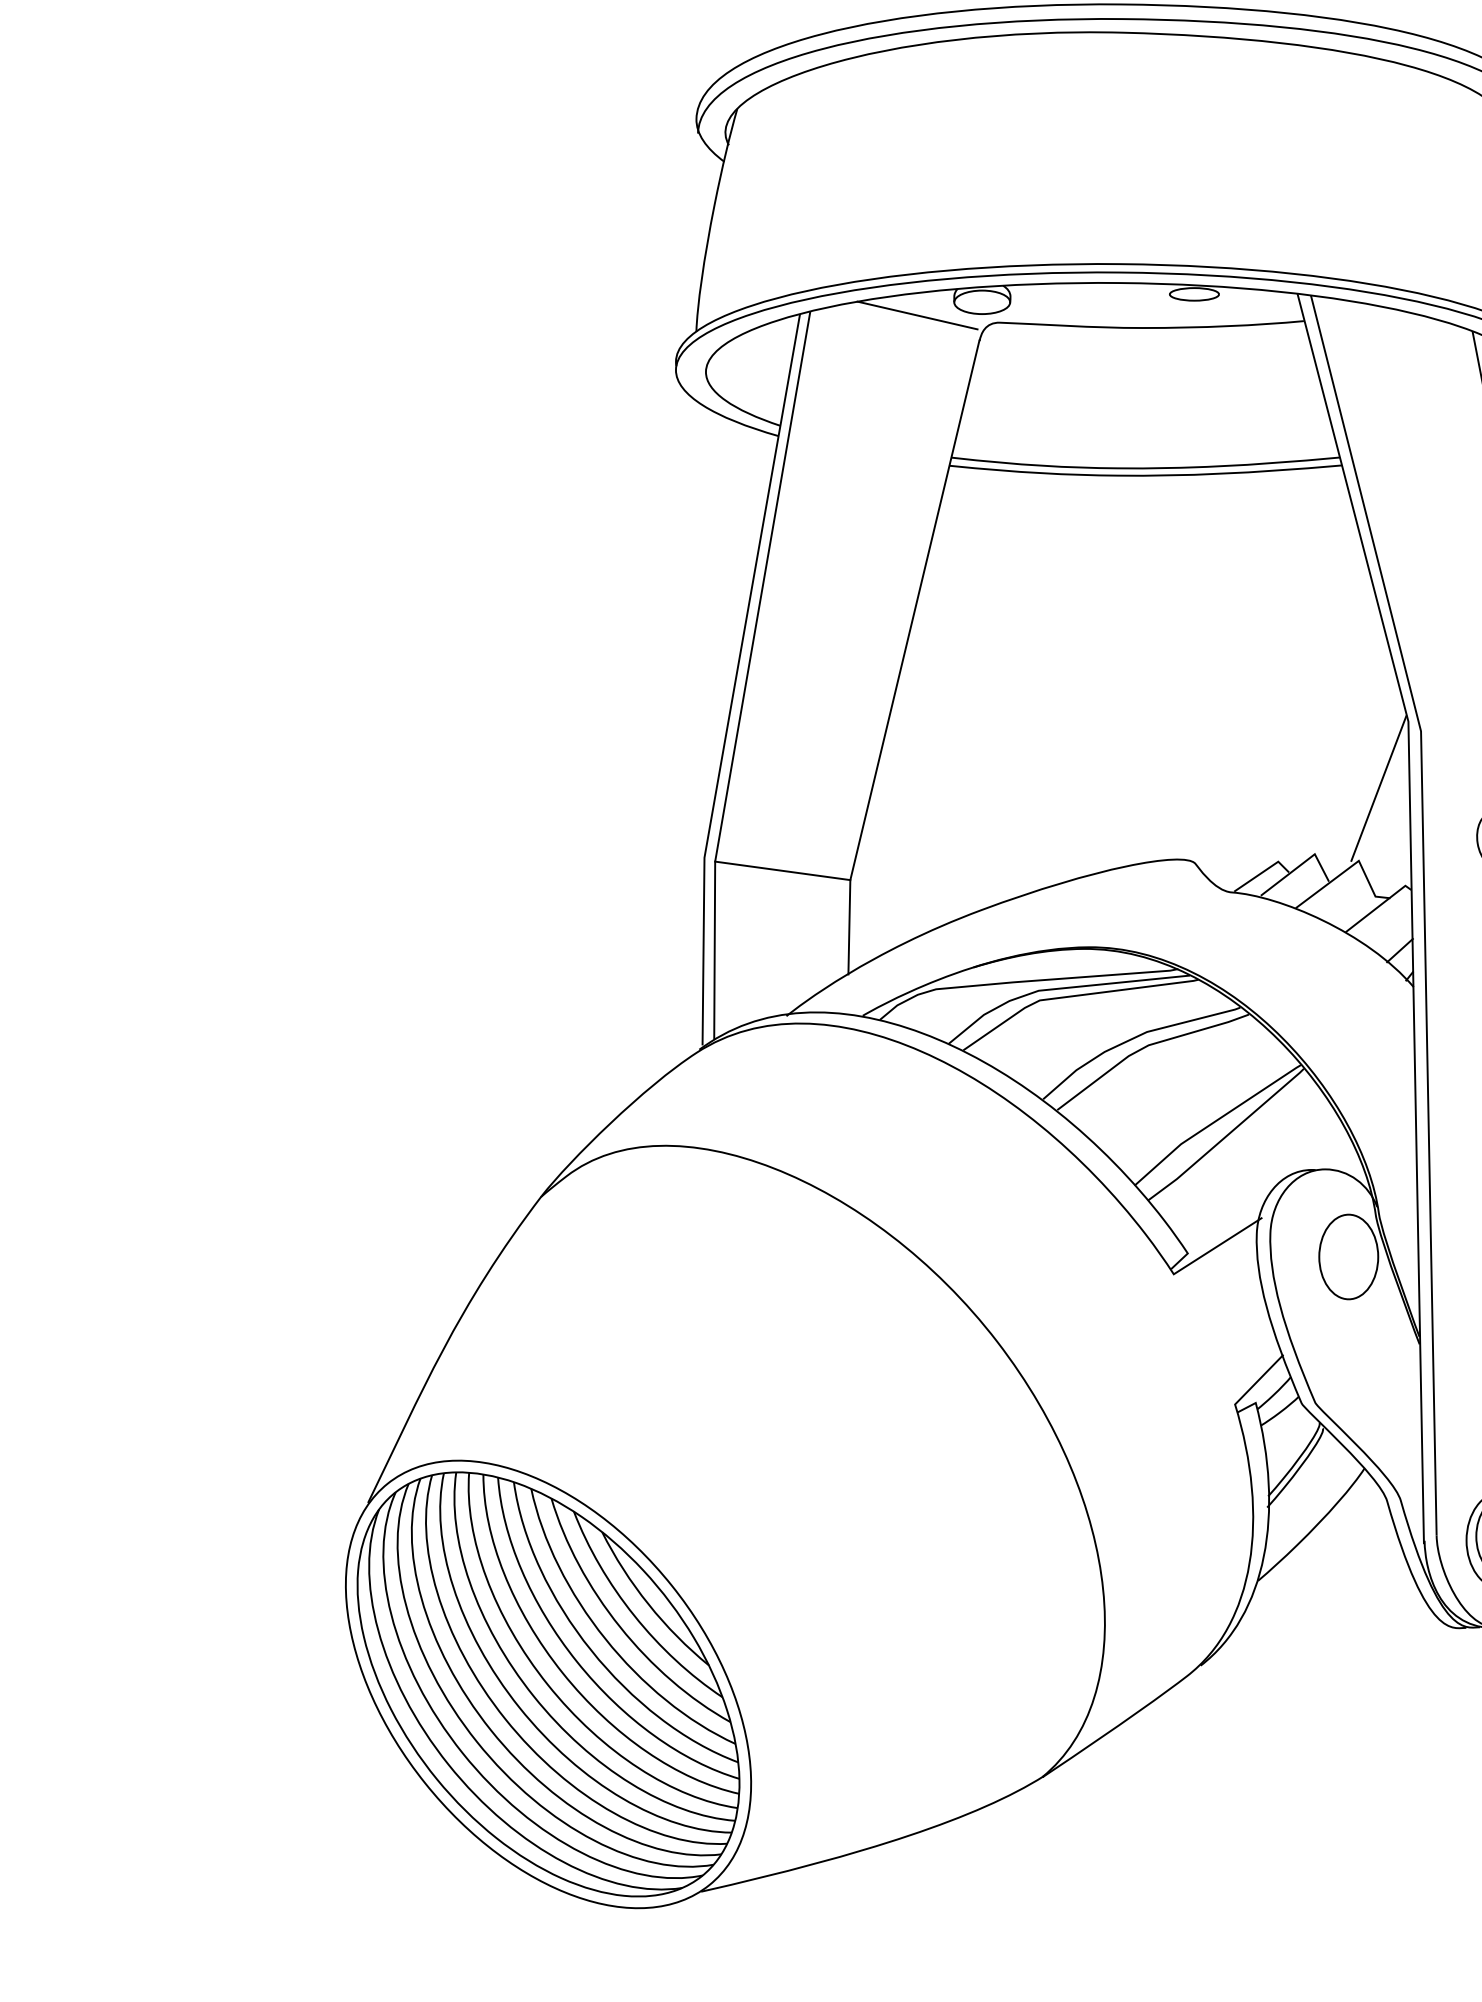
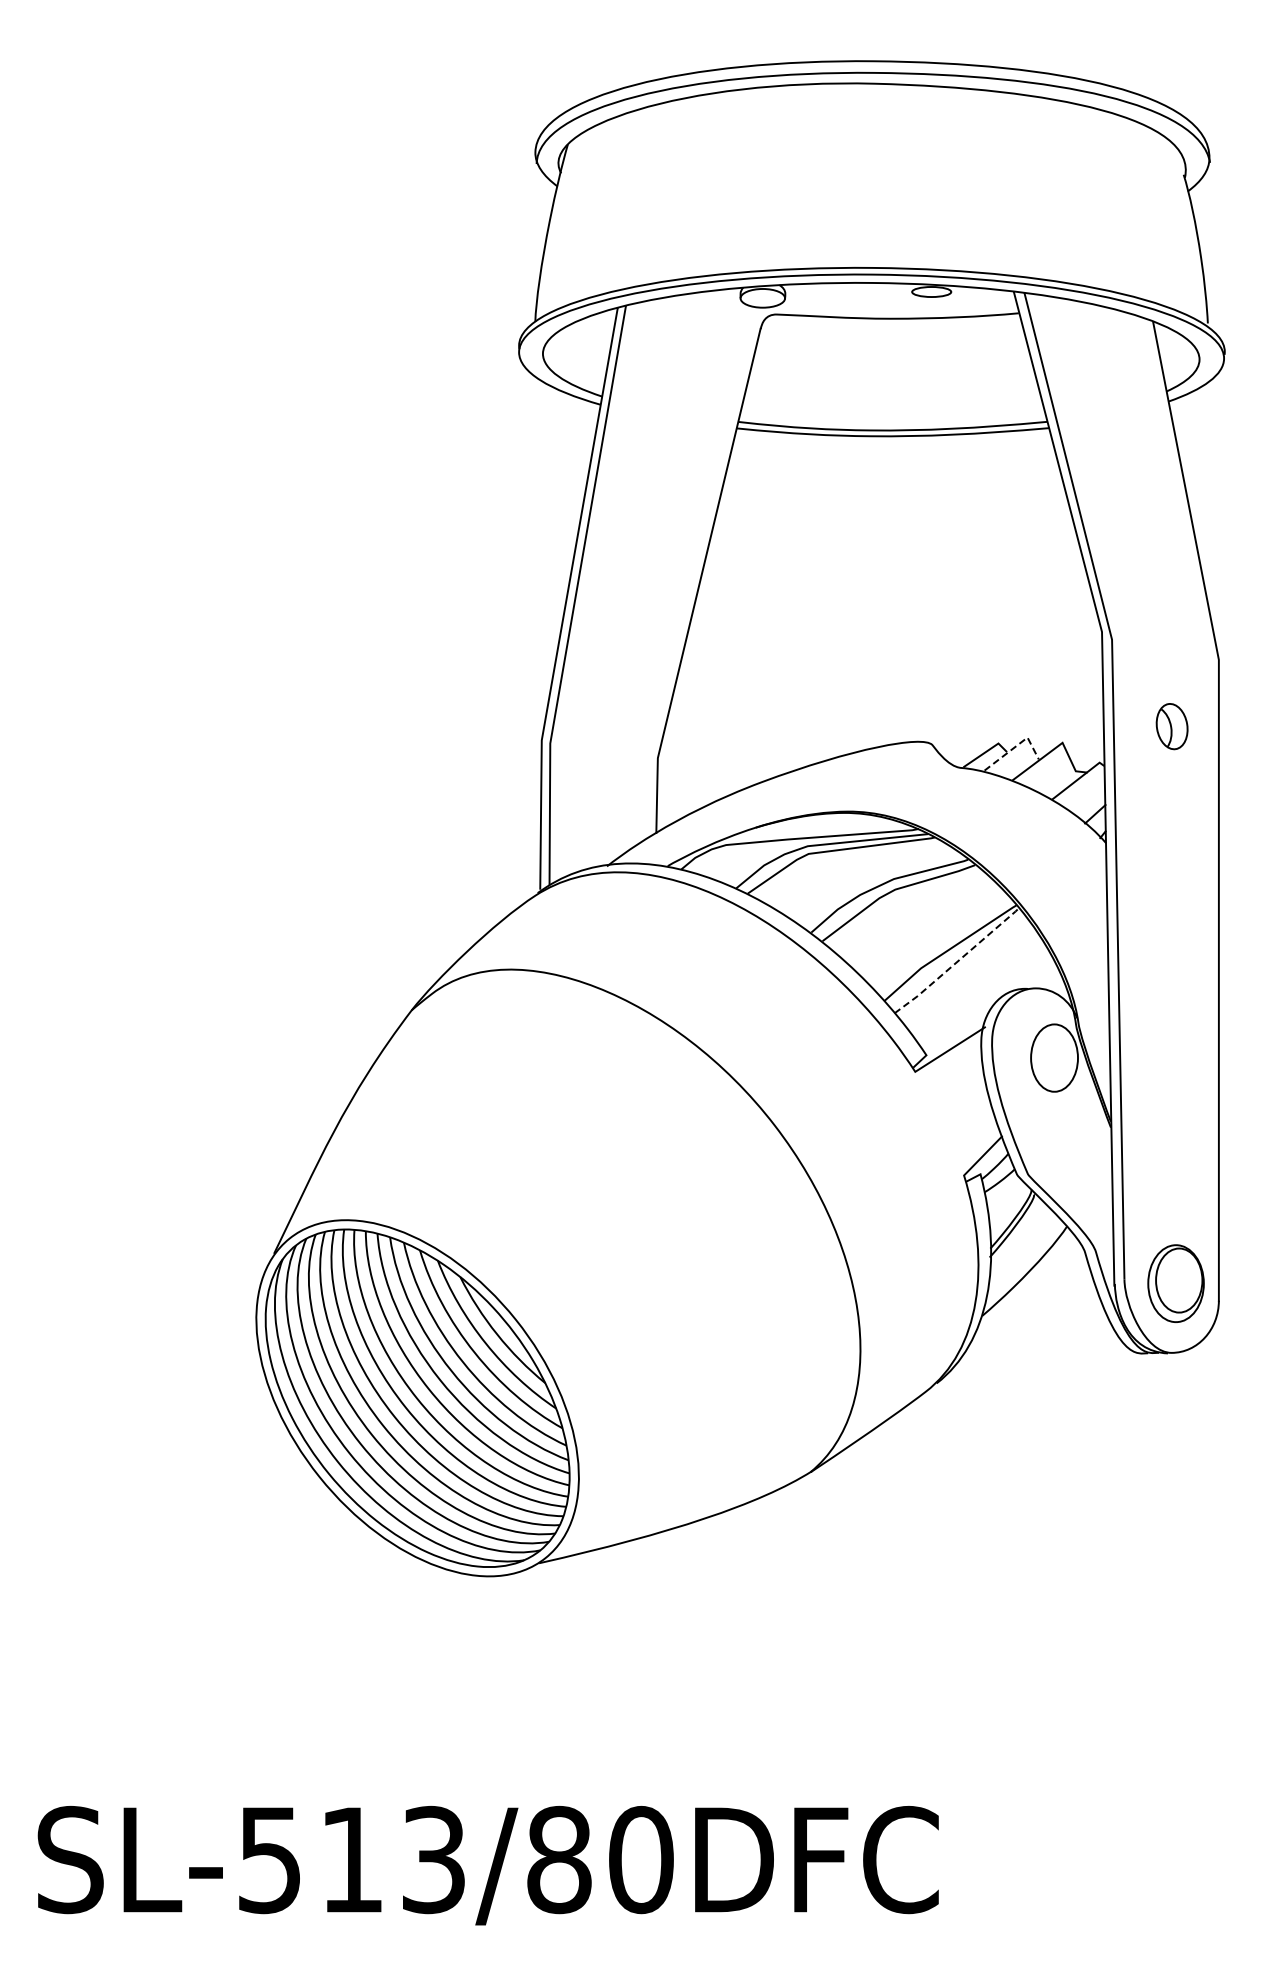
line: (917, 315) -> (711, 308), removed
line: (1378, 787) -> (1078, 684), removed
line: (1300, 864) -> (1016, 745), solid -> dashed
line: (782, 870) -> (603, 750), removed
line: (1226, 1135) -> (957, 961), solid -> dashed

